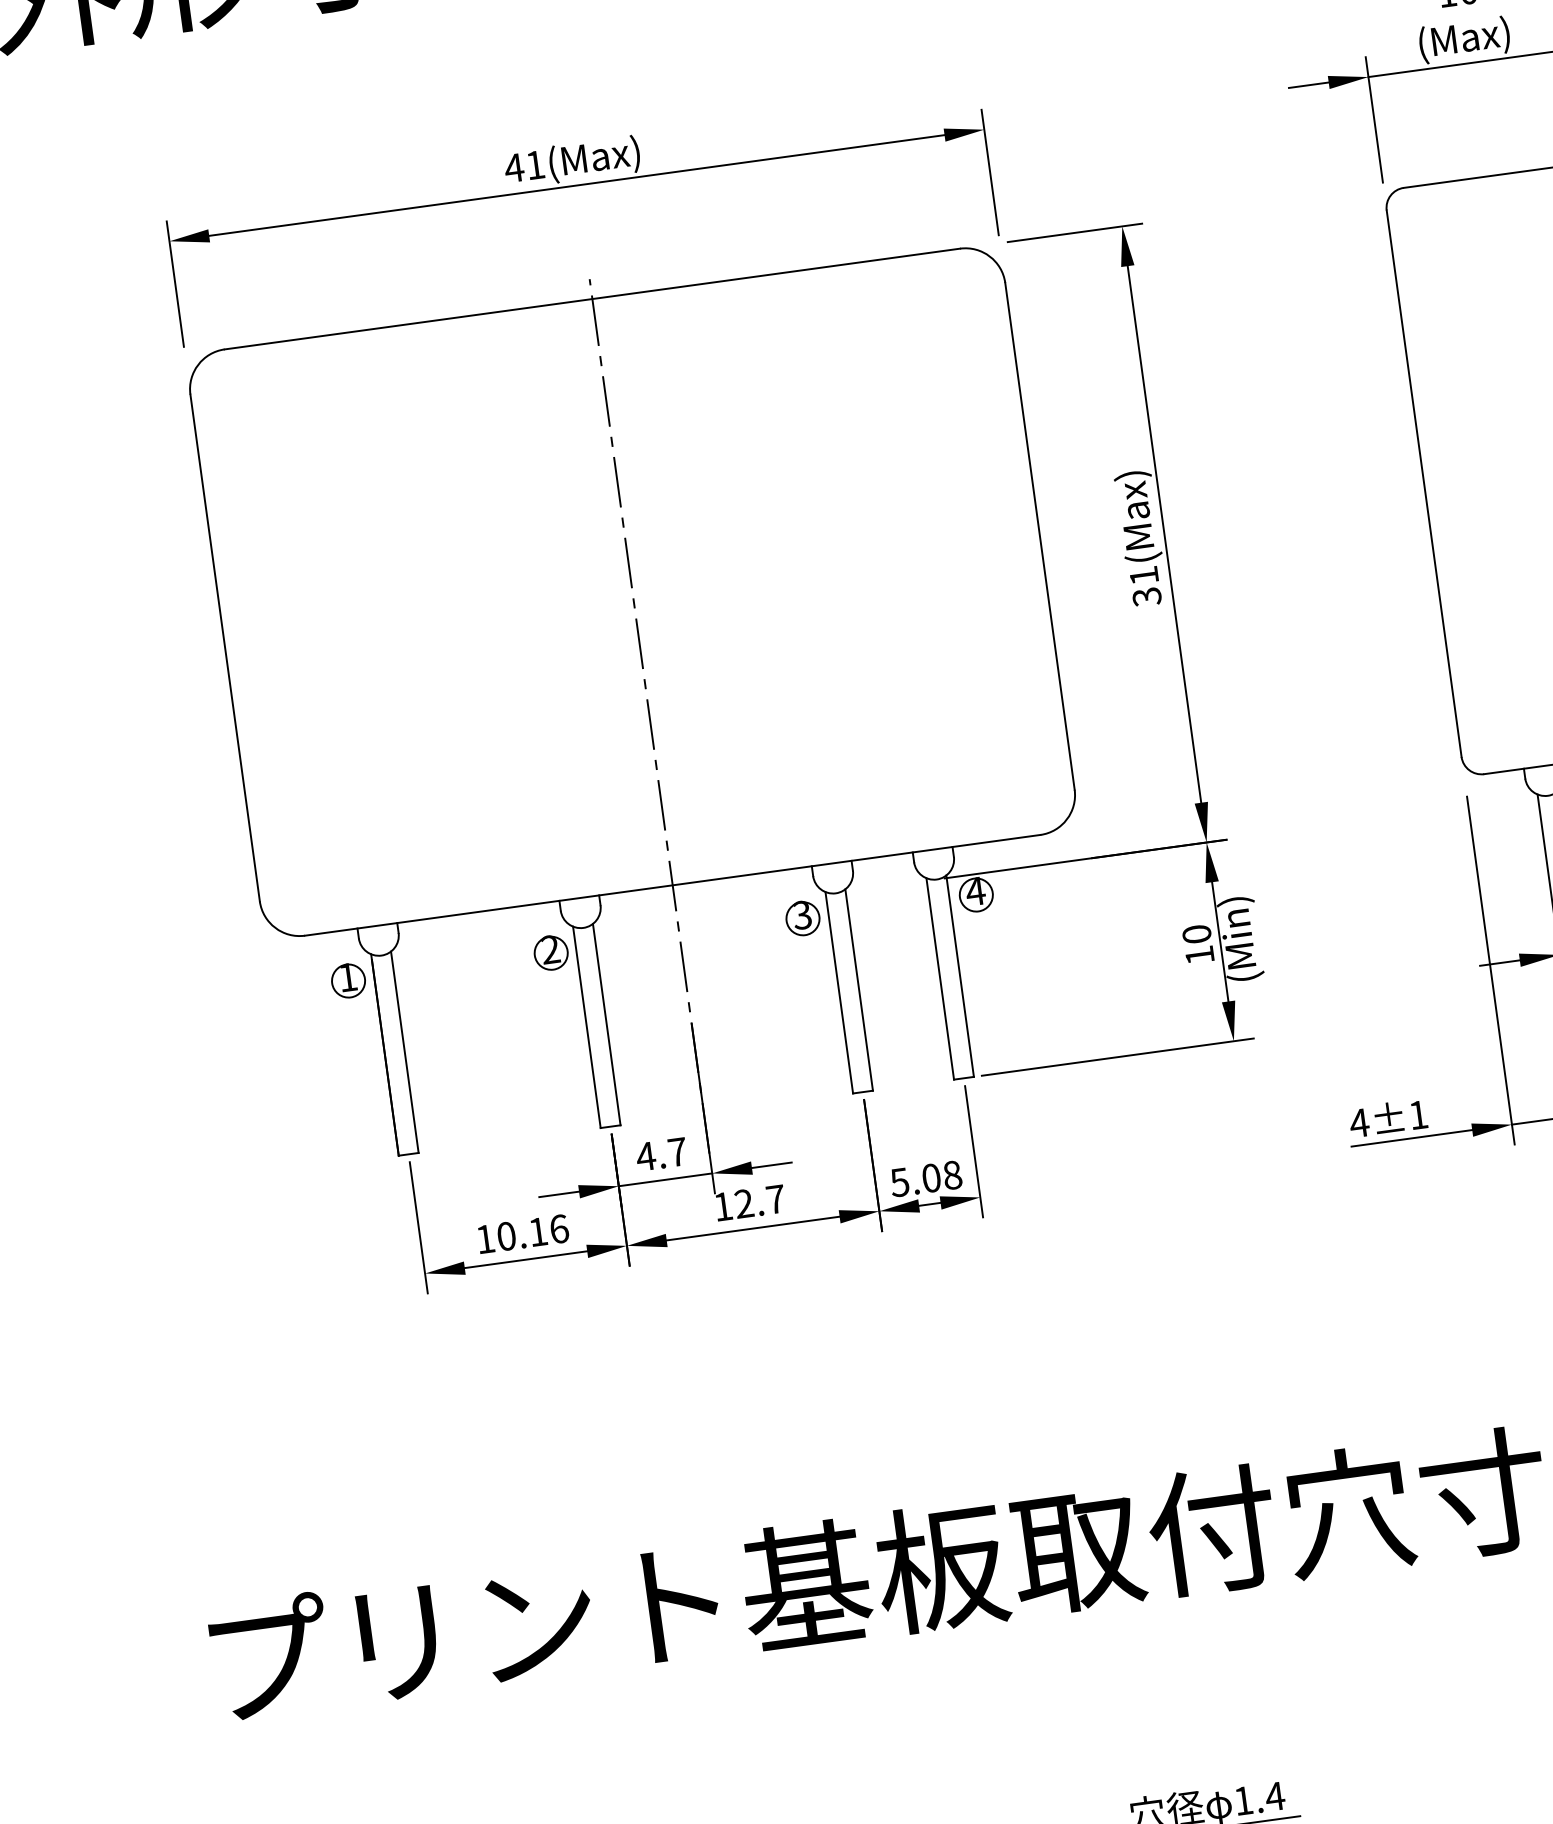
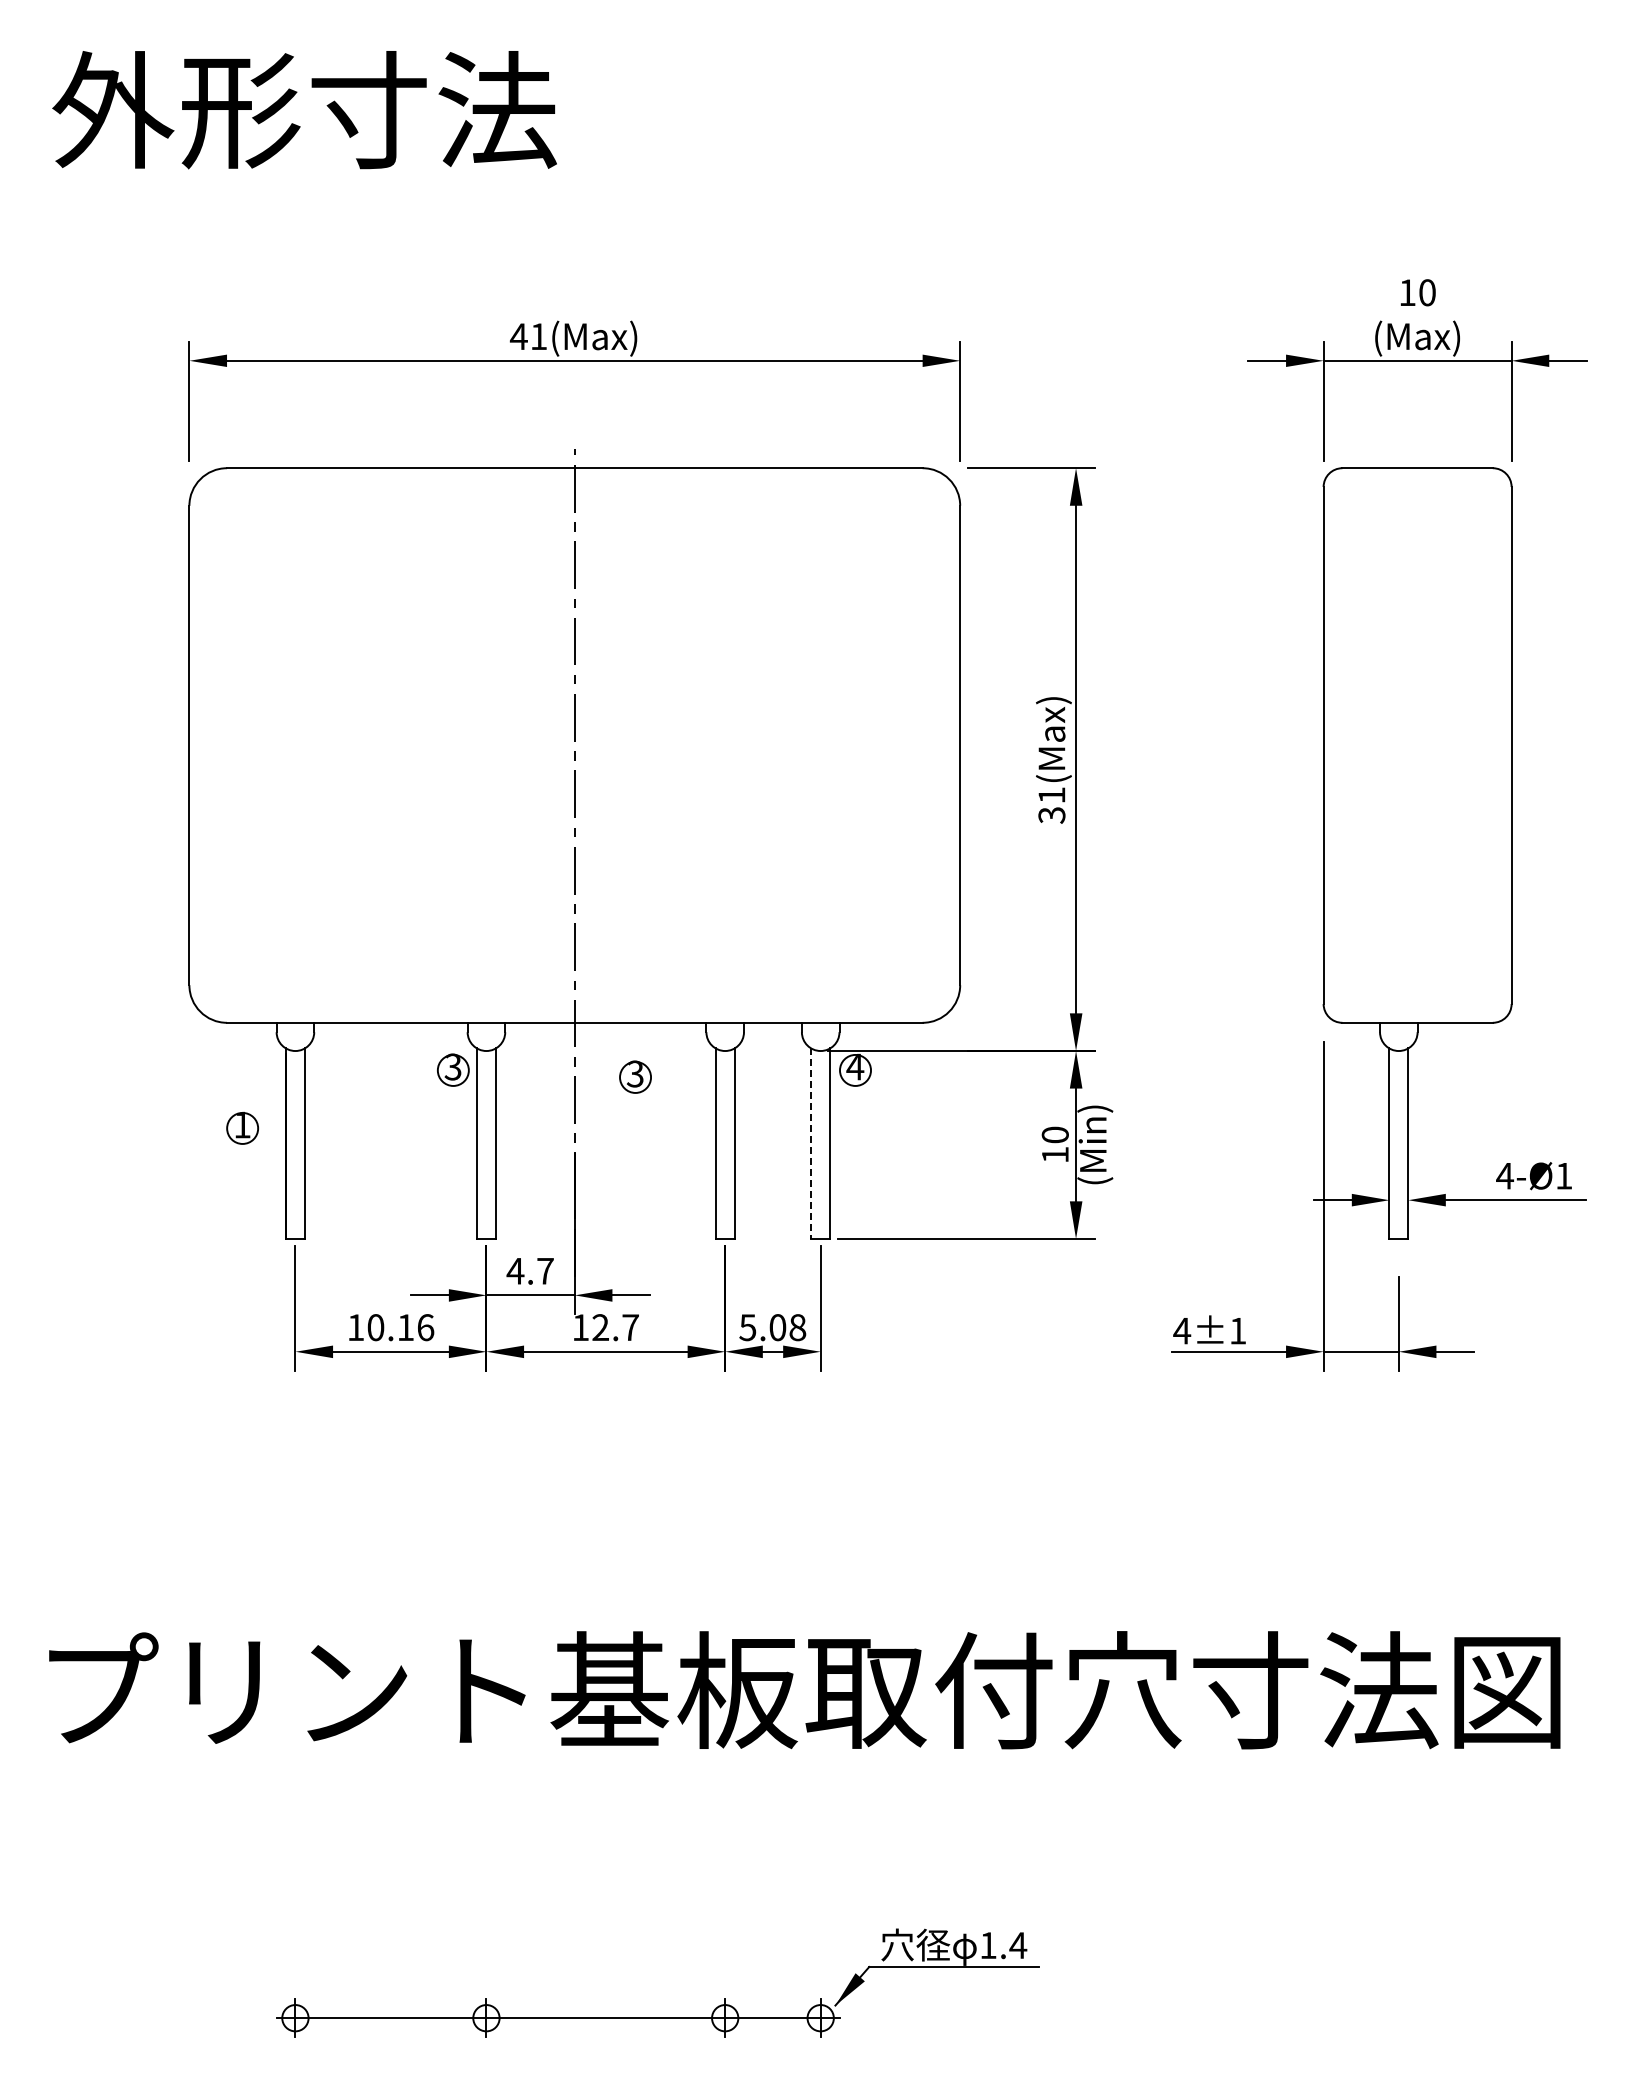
part: (802, 917) -> (635, 1076), moved
text: (549, 950) -> (452, 1067), 2 -> 3
line: (940, 979) -> (811, 1144), solid -> dashed
part: (348, 981) -> (242, 1128), moved

